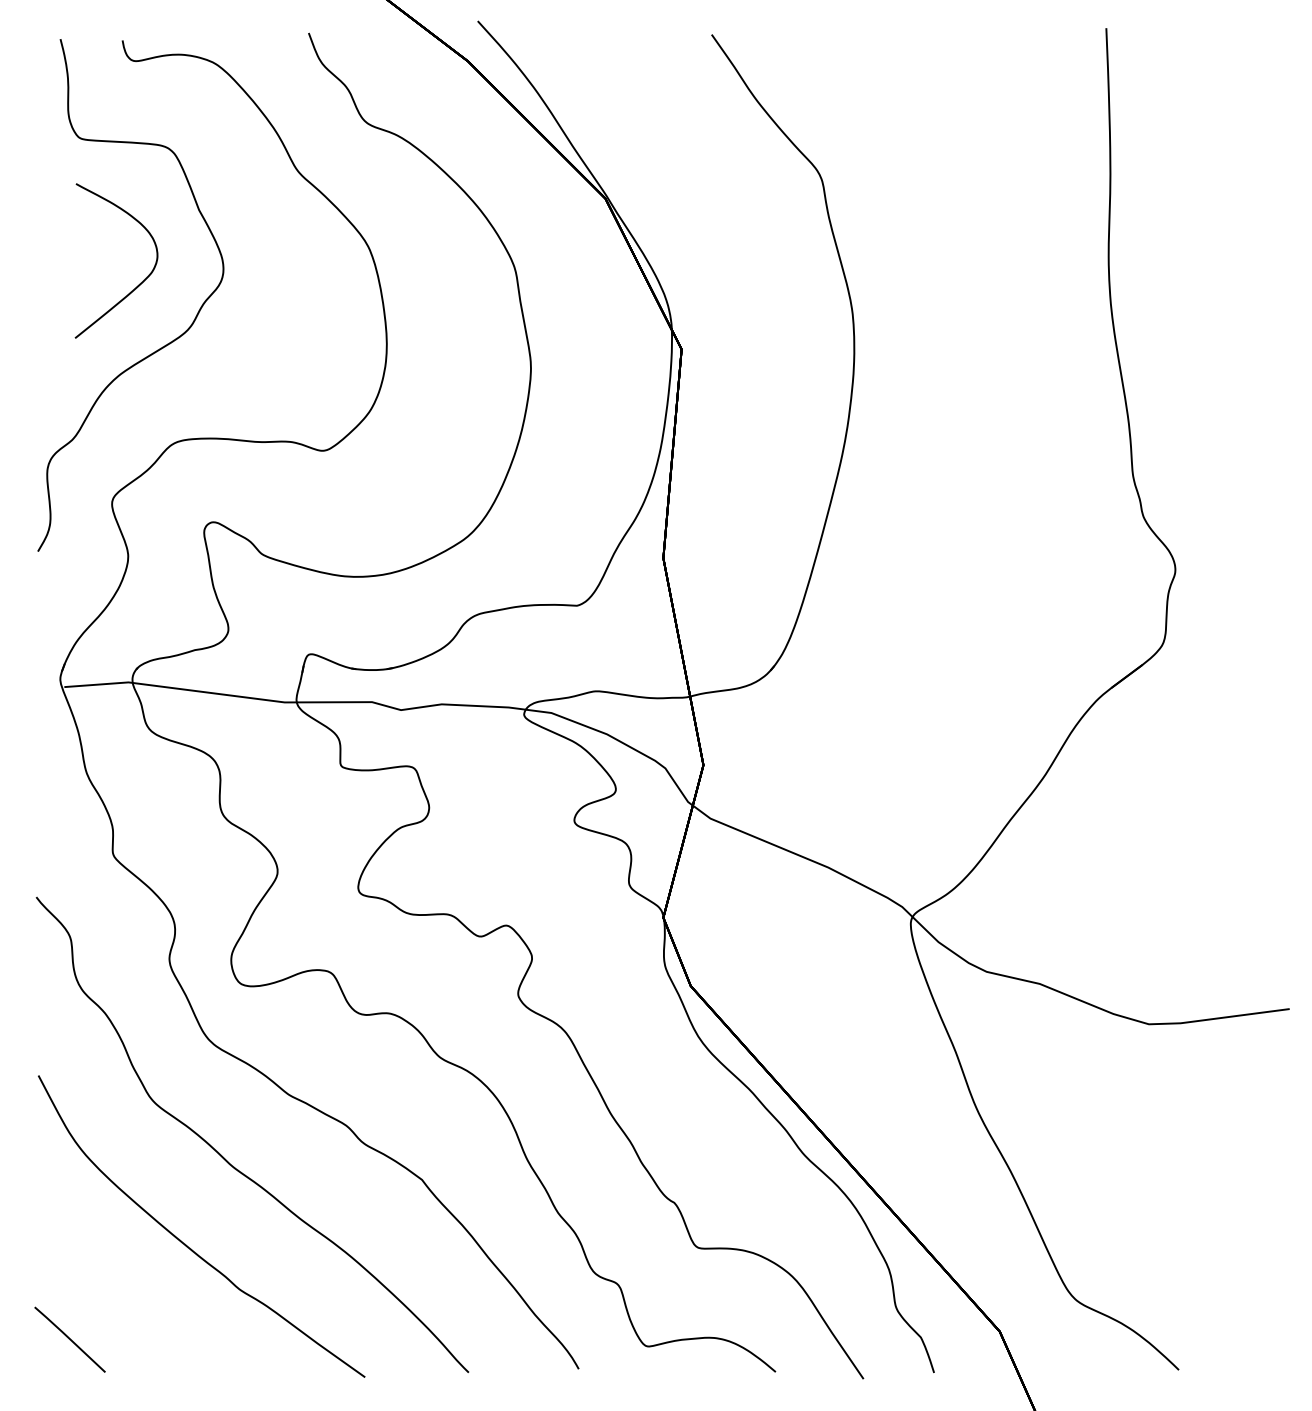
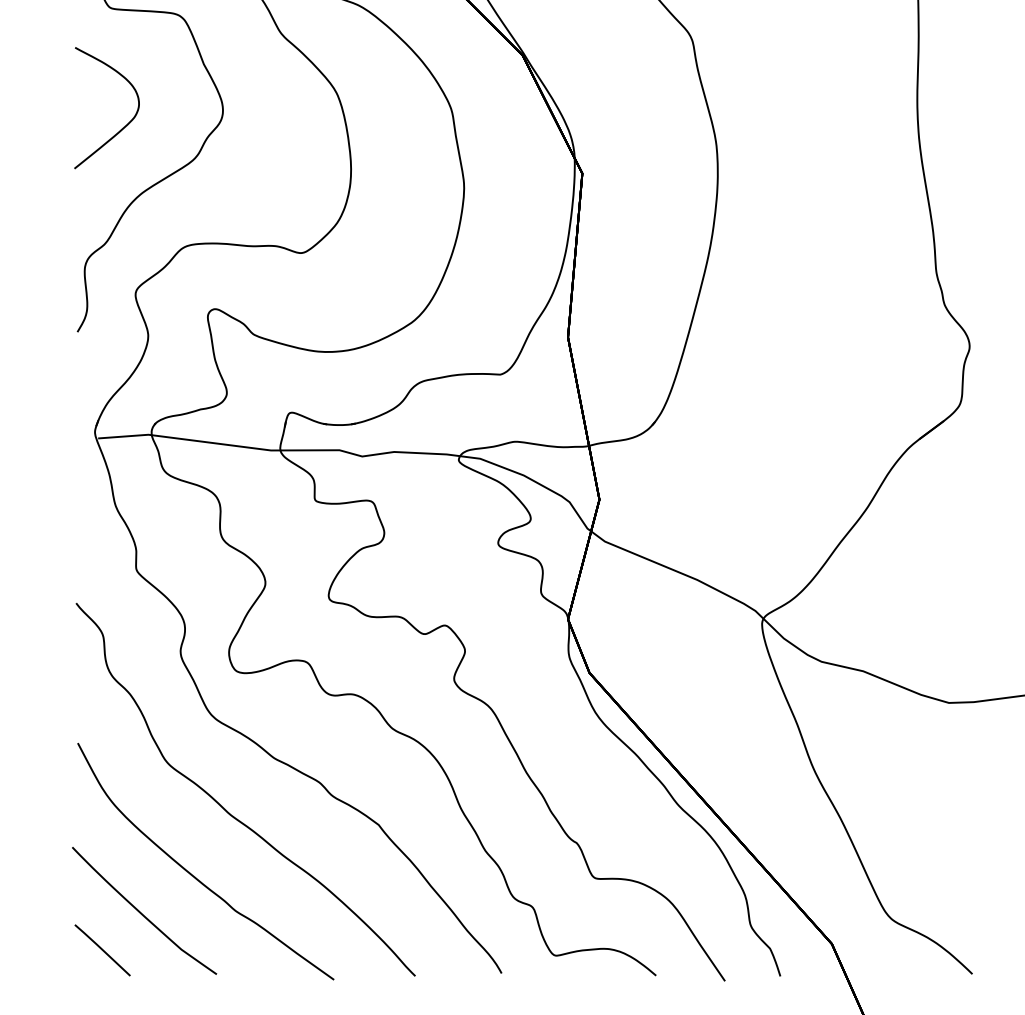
curve: (139, 283) -> (124, 125), moved
curve: (120, 1292) -> (142, 913), added

